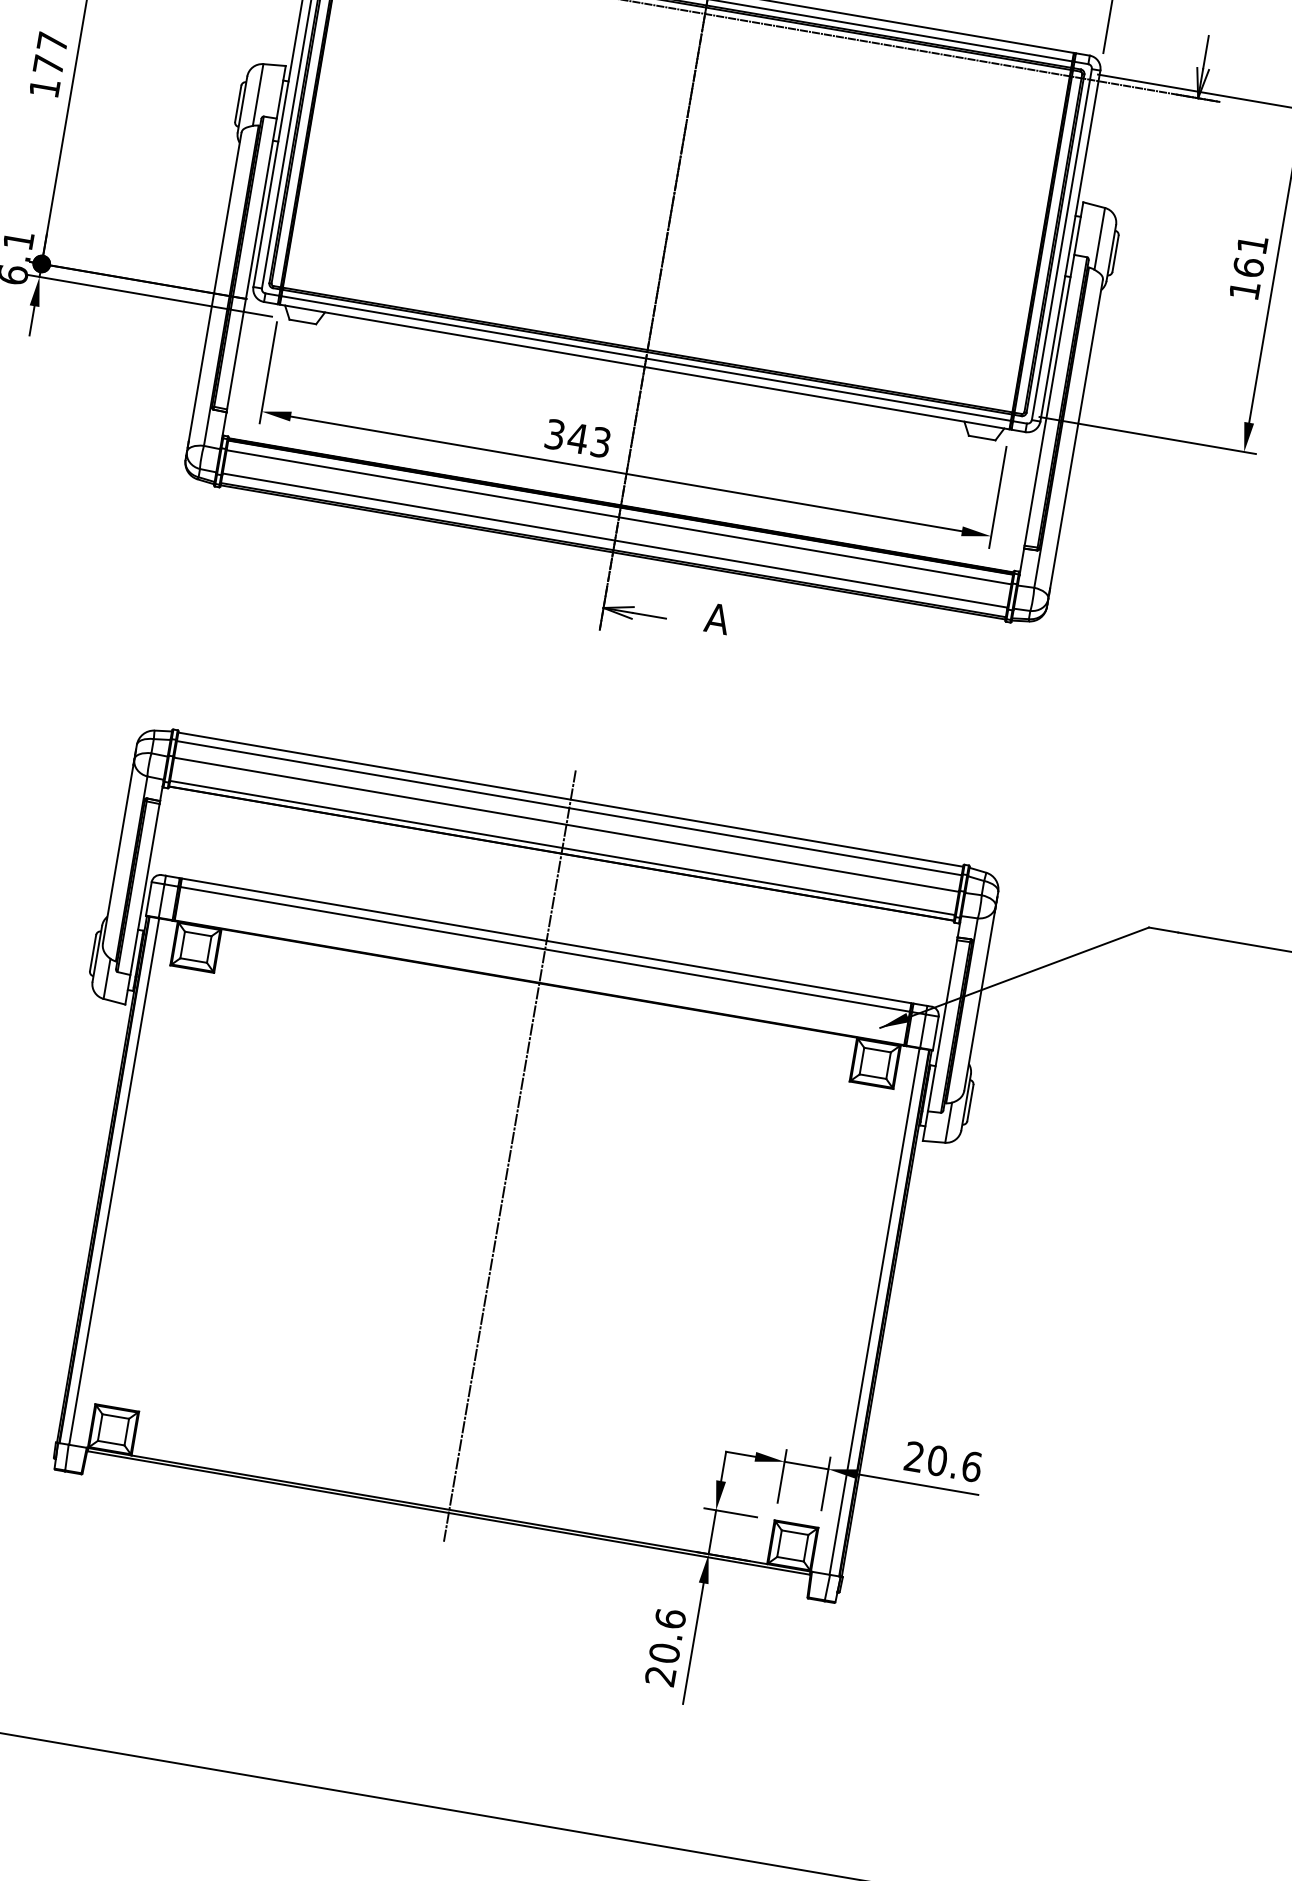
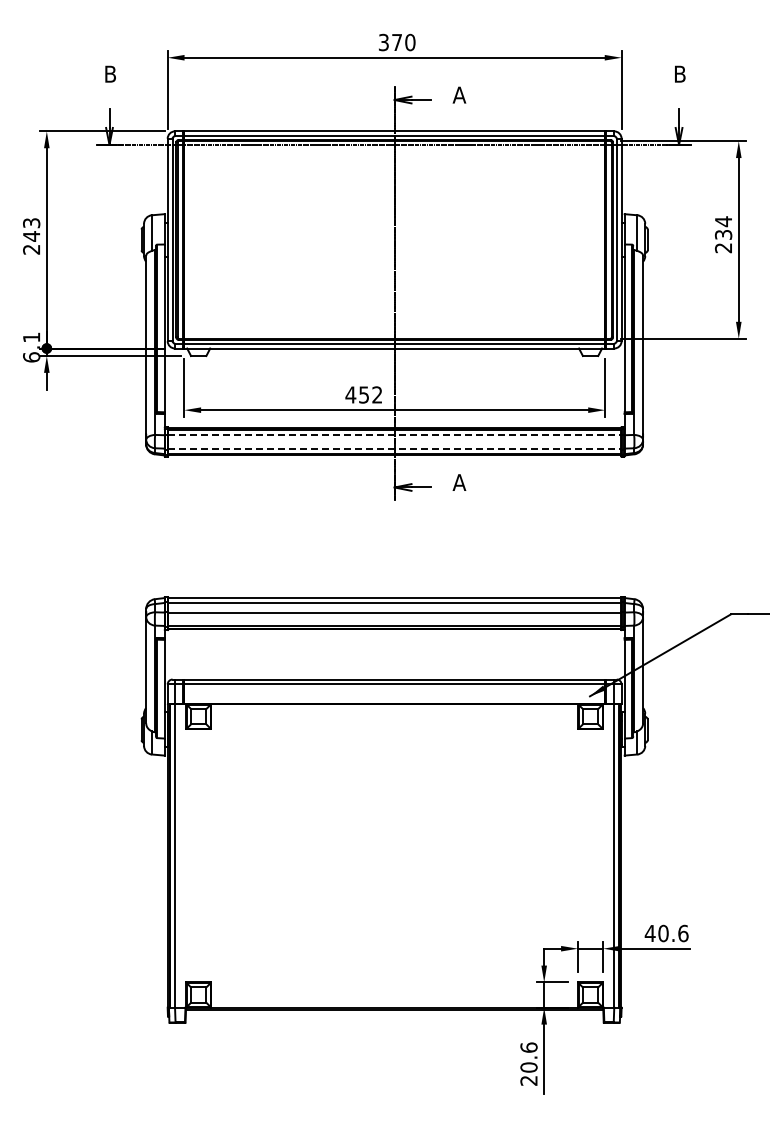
text: (48, 65) -> (31, 236), 177 -> 243
text: (1248, 266) -> (723, 234), 161 -> 234
text: (577, 437) -> (363, 394), 343 -> 452
line: (620, 518) -> (395, 435), solid -> dashed
line: (616, 540) -> (395, 448), solid -> dashed
line: (509, 1155) -> (394, 803), removed
text: (913, 1454) -> (649, 932), 20.6 -> 40.6

